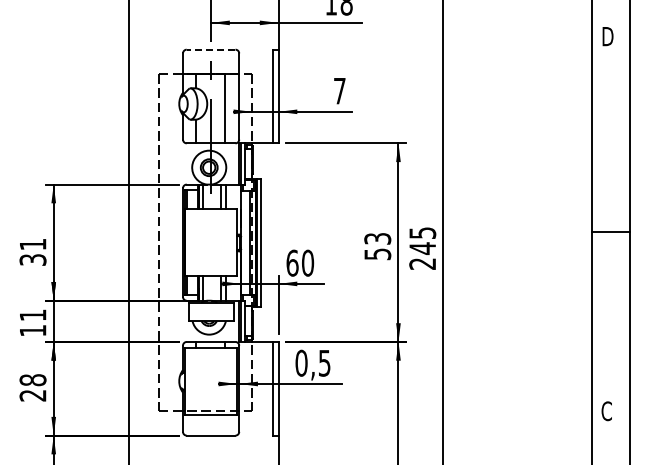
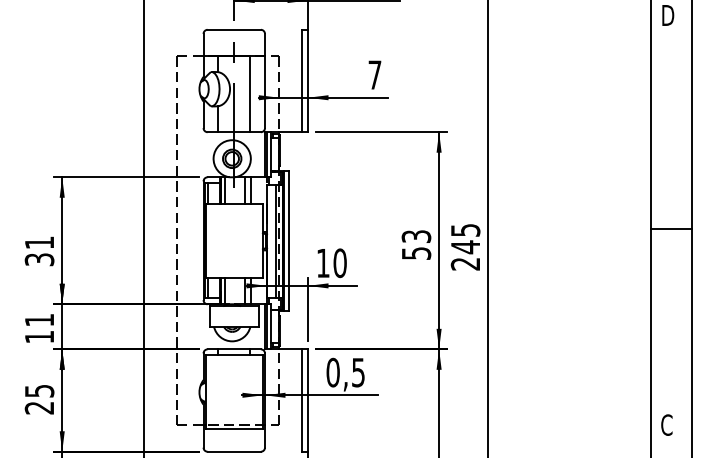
line: (210, 49) -> (233, 29), dashed -> solid
text: (292, 262) -> (323, 262), 60 -> 10
text: (32, 380) -> (38, 391), 28 -> 25

